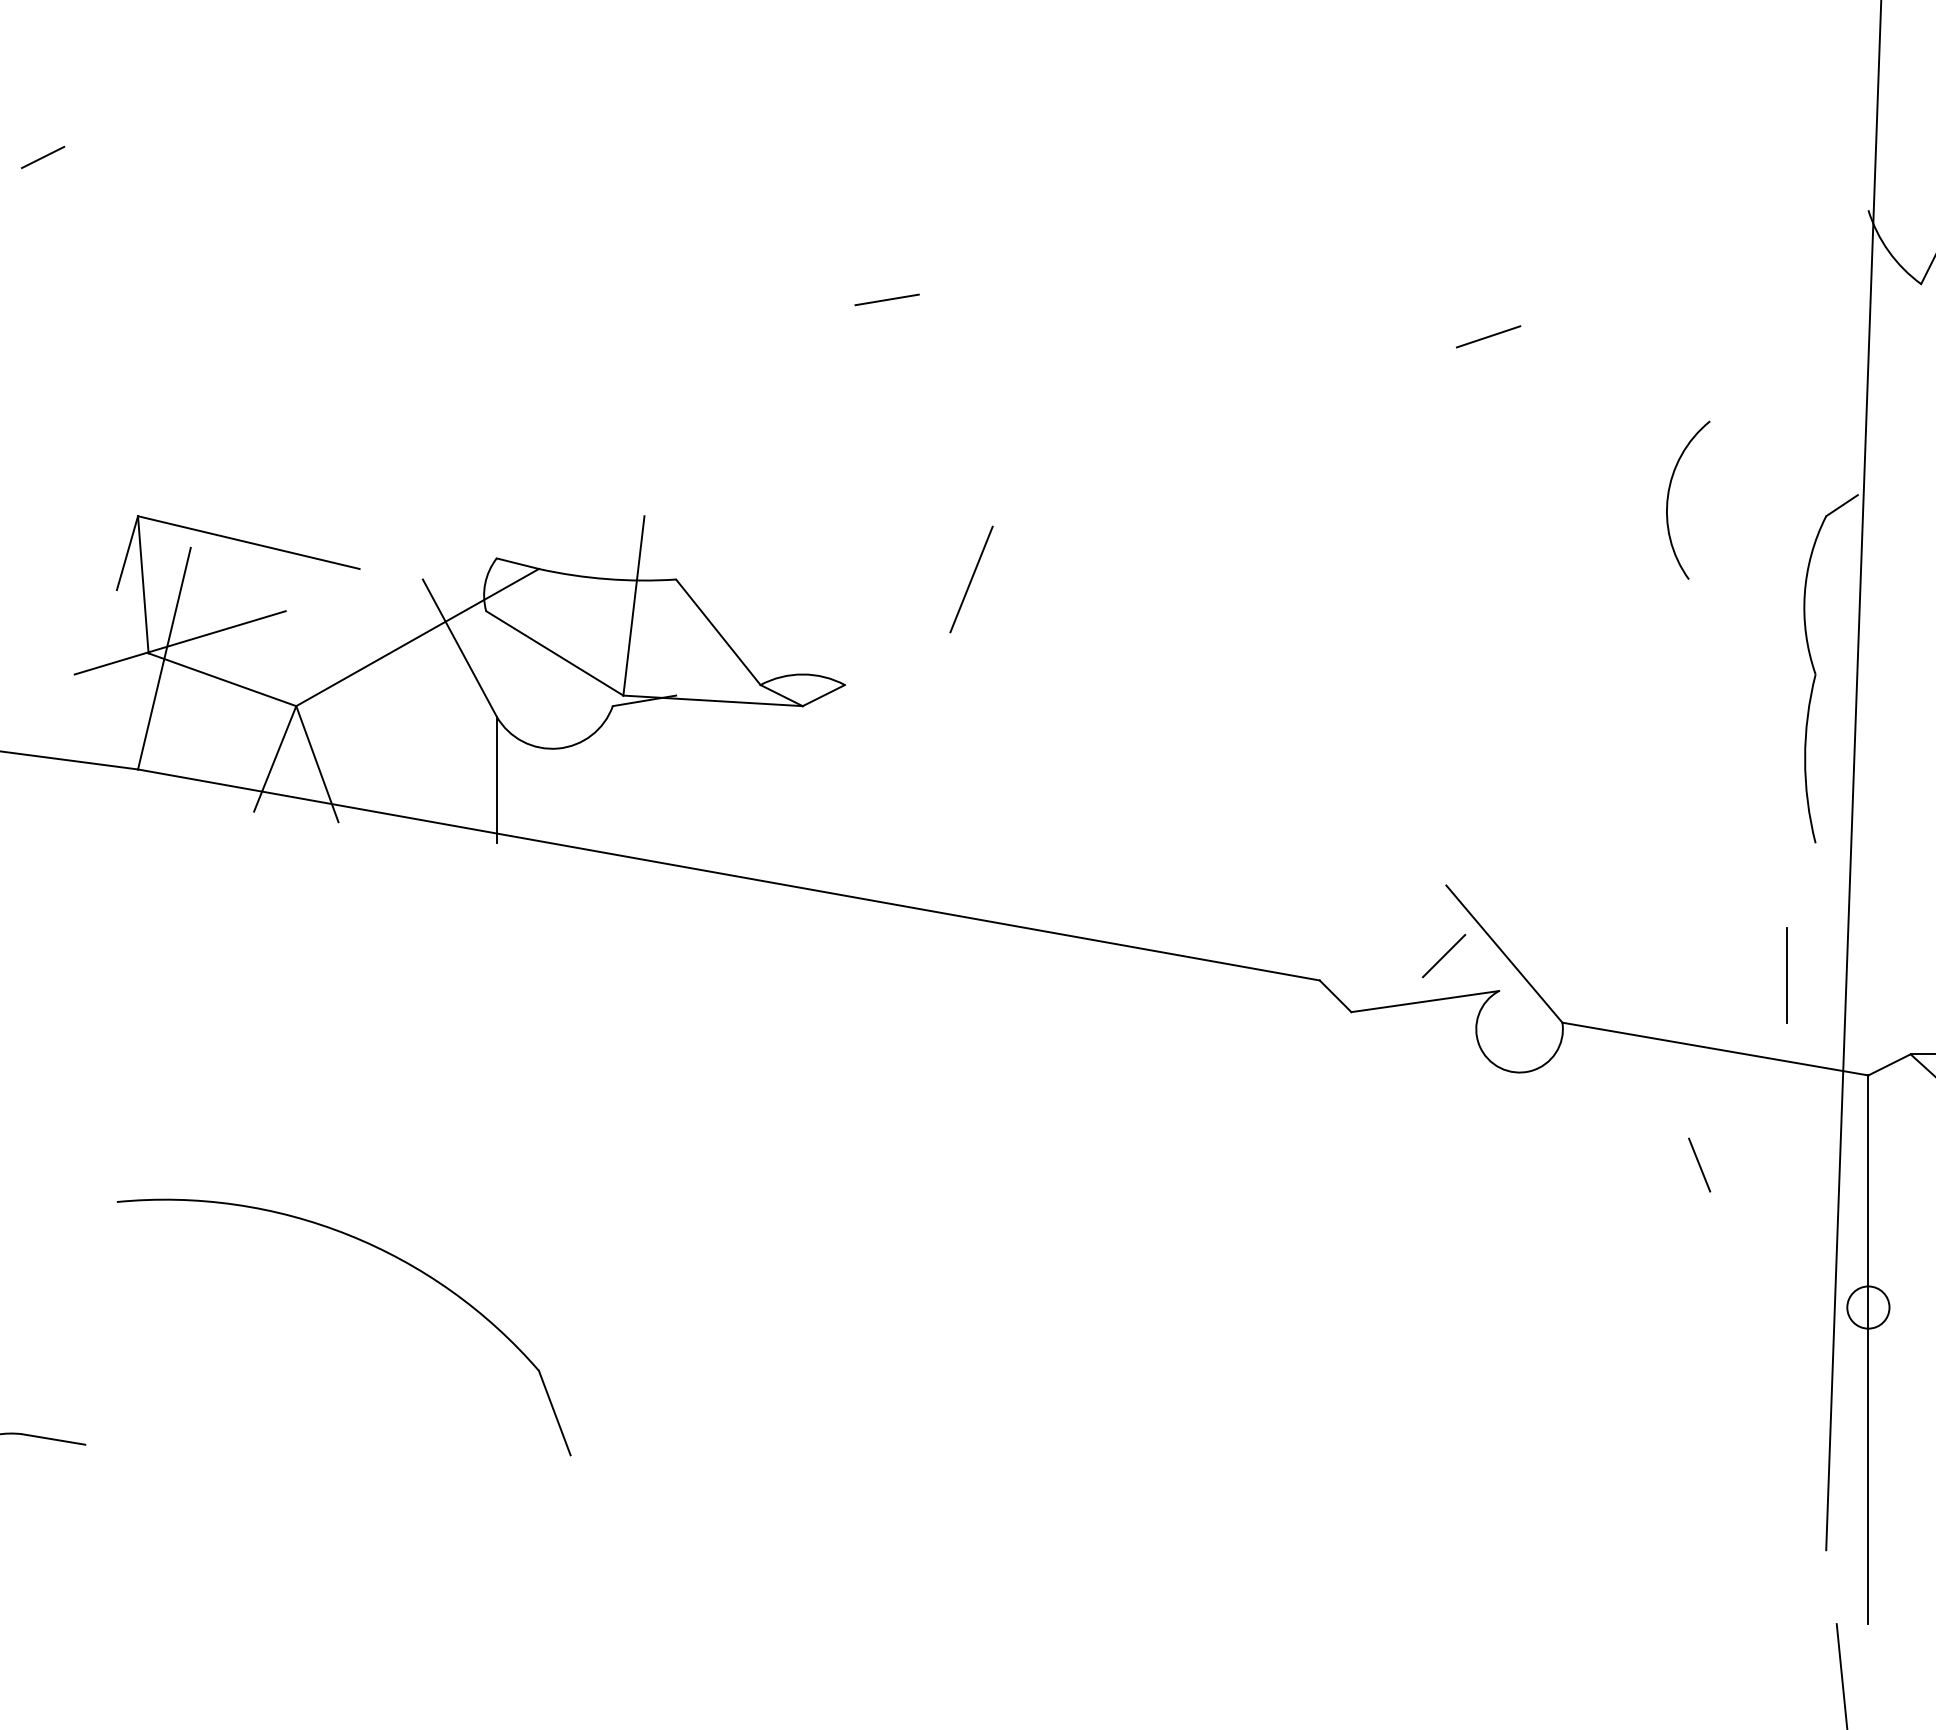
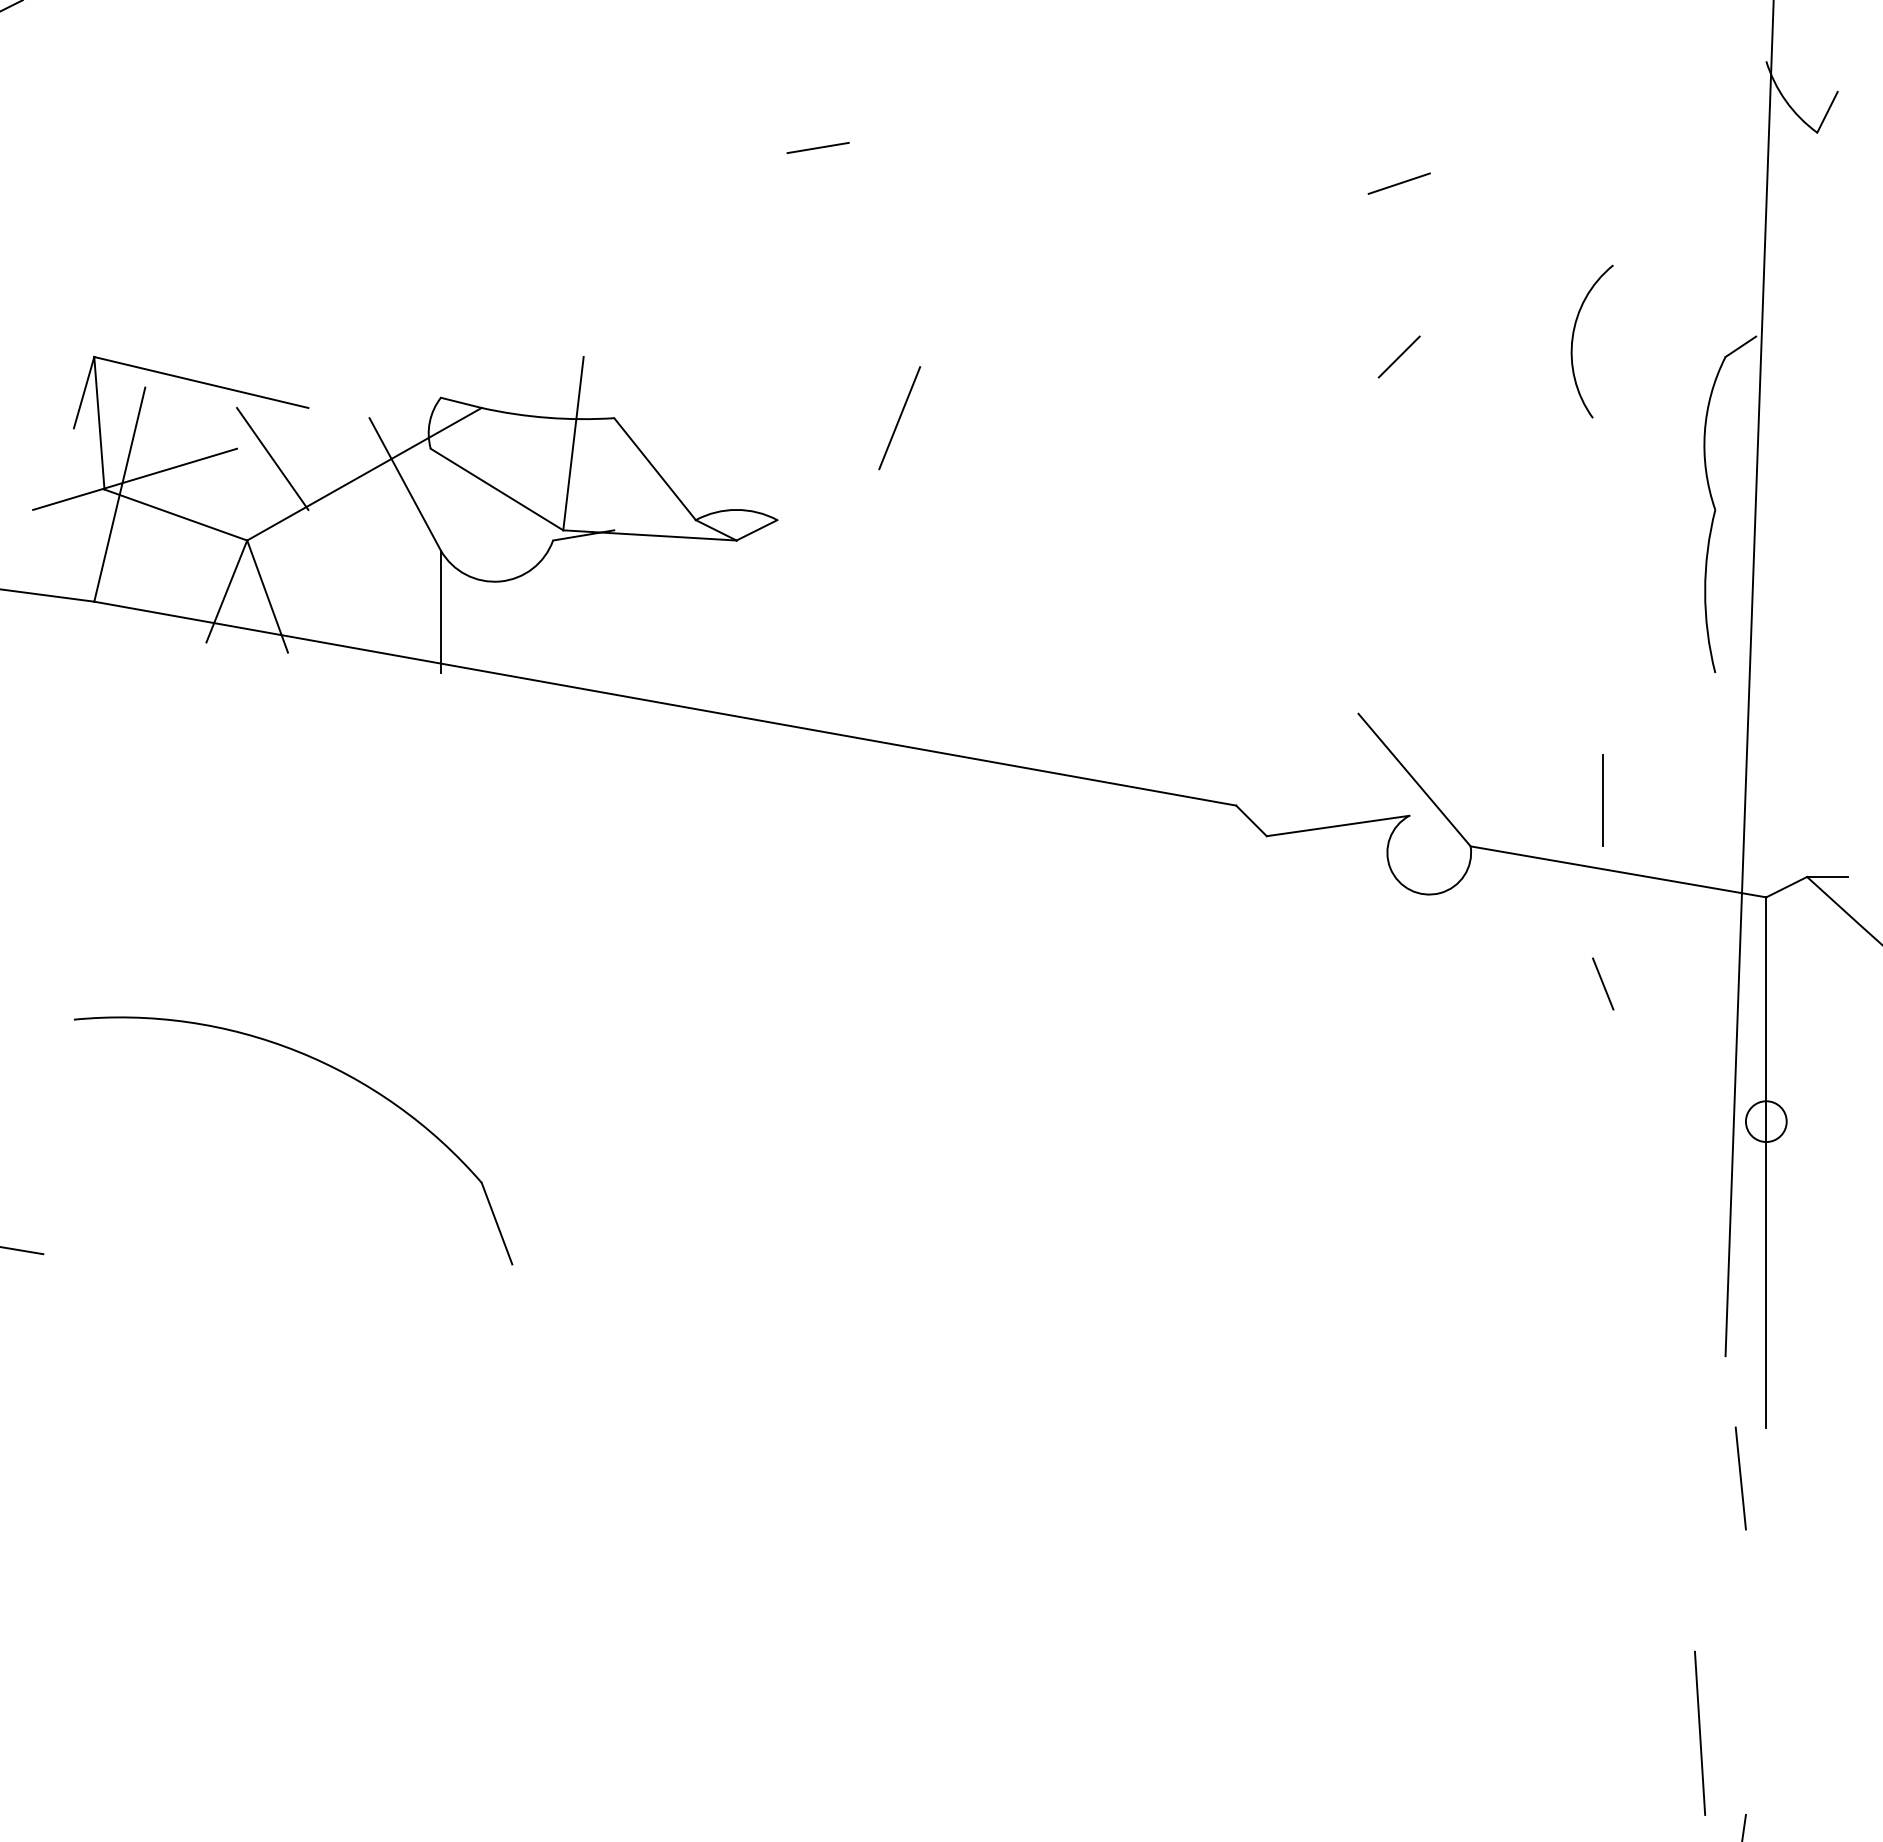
line: (322, 621) -> (272, 458), added
line: (1443, 955) -> (1398, 356), moved
line: (1785, 975) -> (1602, 800), moved

